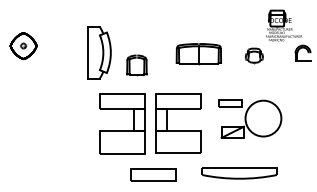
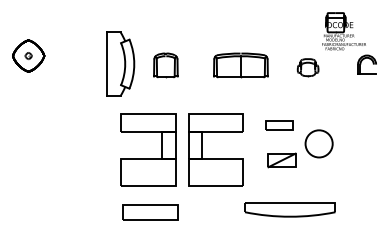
part: (136, 65) -> (165, 65), moved
circle: (262, 118) -> (318, 143), size x0.62
part: (153, 175) -> (150, 212), moved

